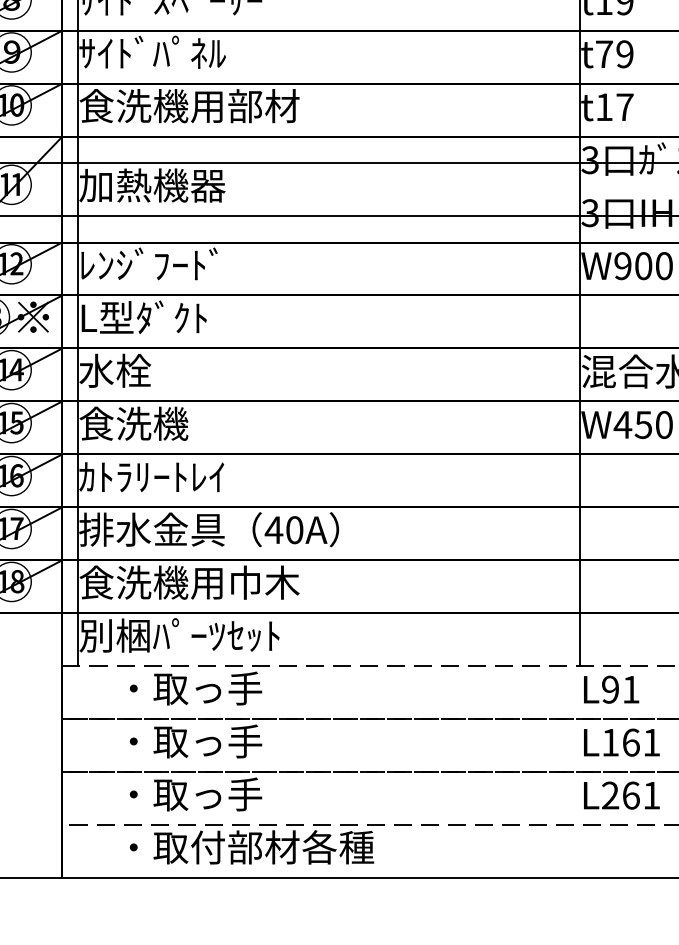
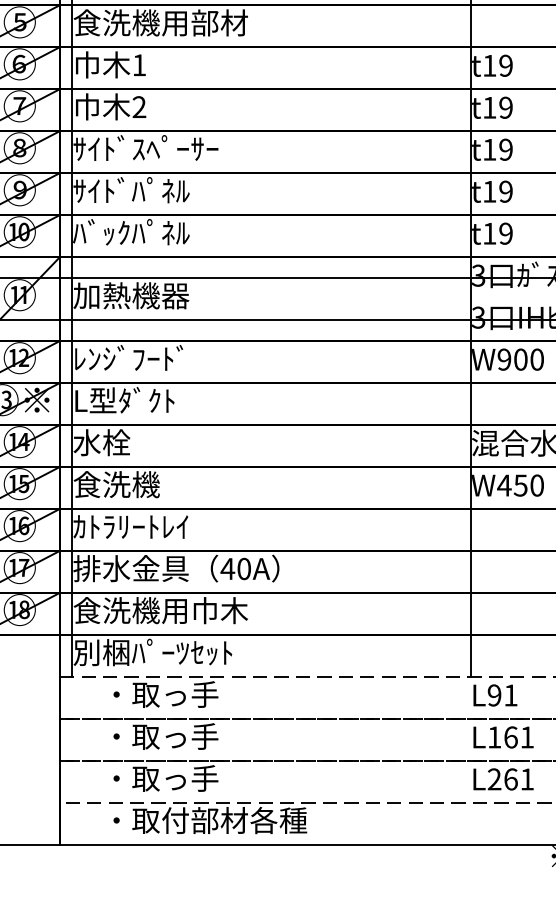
text: (604, 53) -> (489, 191), t79 -> t19
text: (189, 105) -> (160, 232), 食洗機用部材 -> ﾊﾞｯｸﾊﾟﾈﾙ
text: (624, 106) -> (505, 233), t17 -> t19

